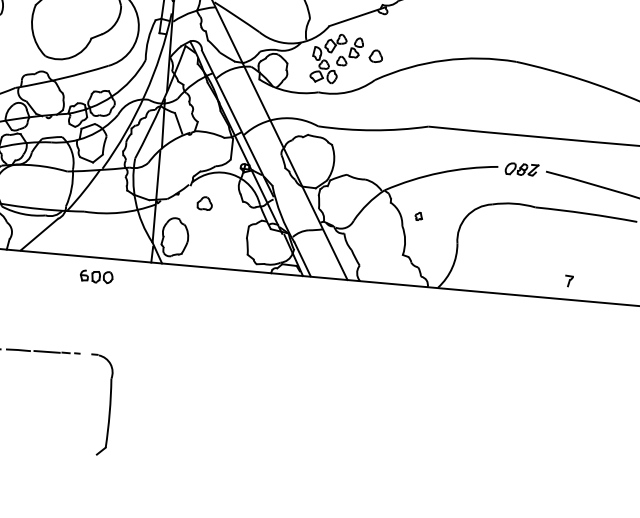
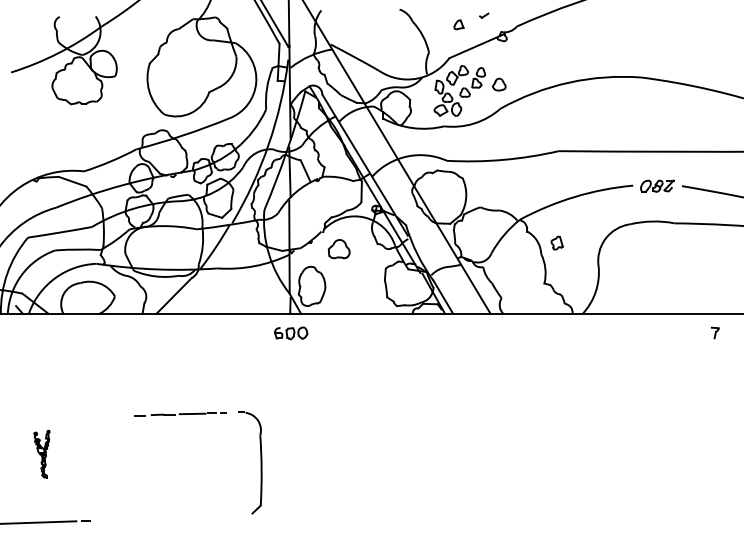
part: (204, 203) -> (338, 249), size x1.43
part: (418, 215) -> (556, 242), size x1.67
part: (97, 276) -> (291, 333), moved
part: (569, 280) -> (715, 332), moved

